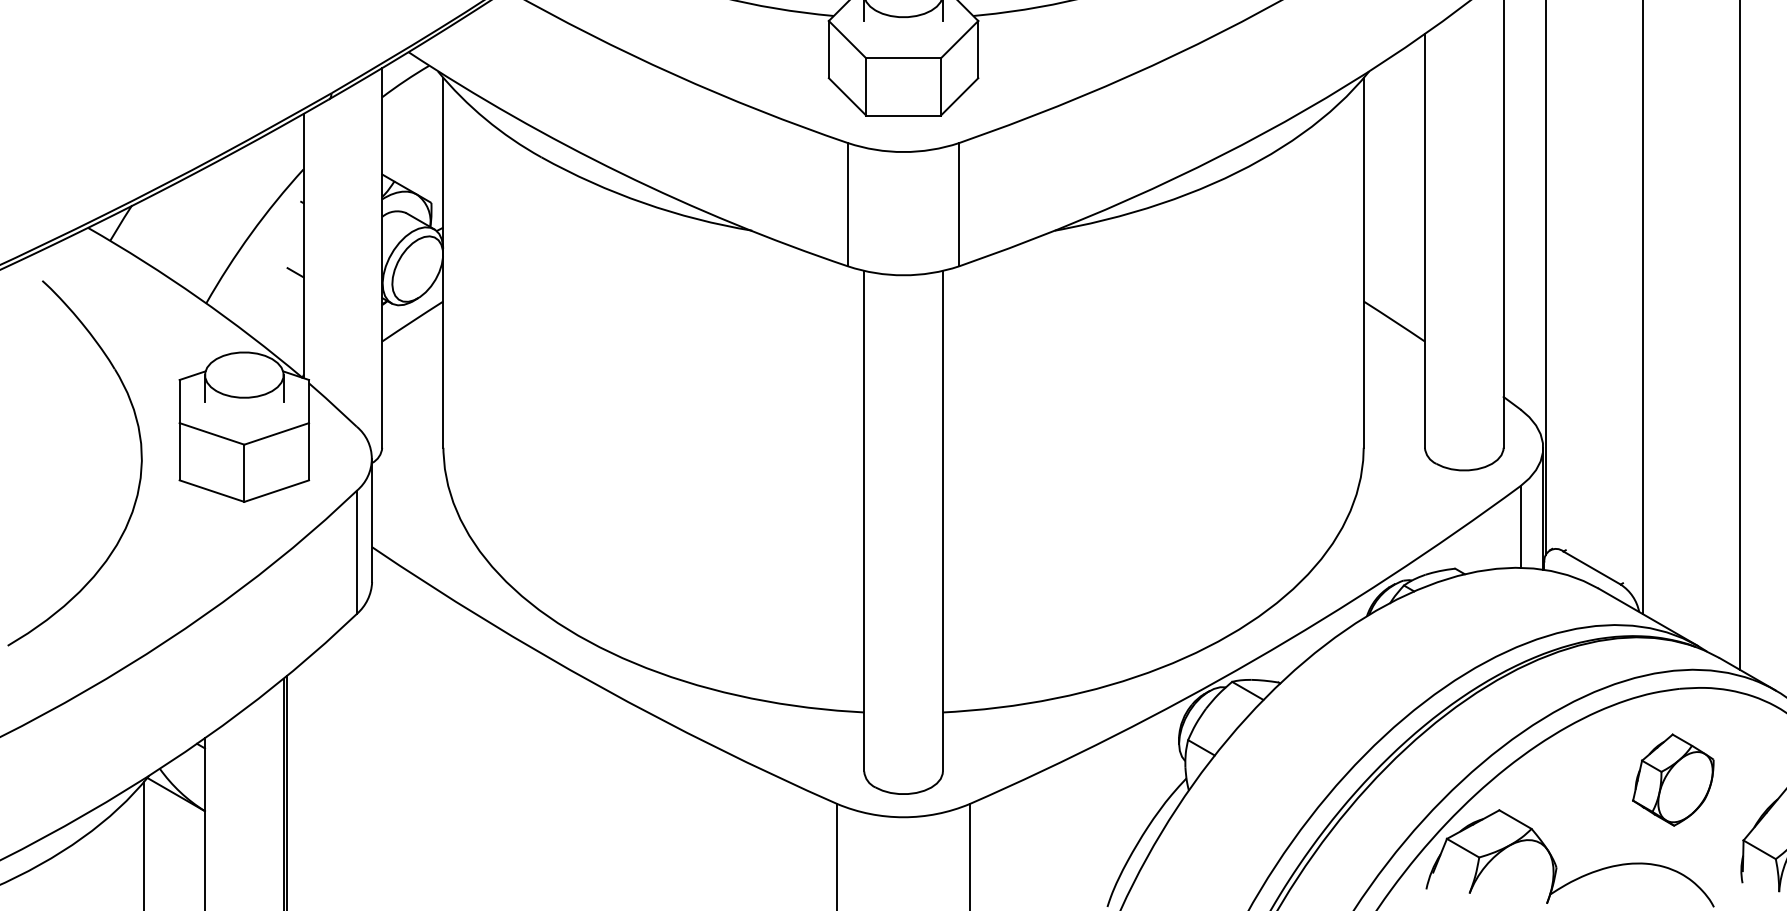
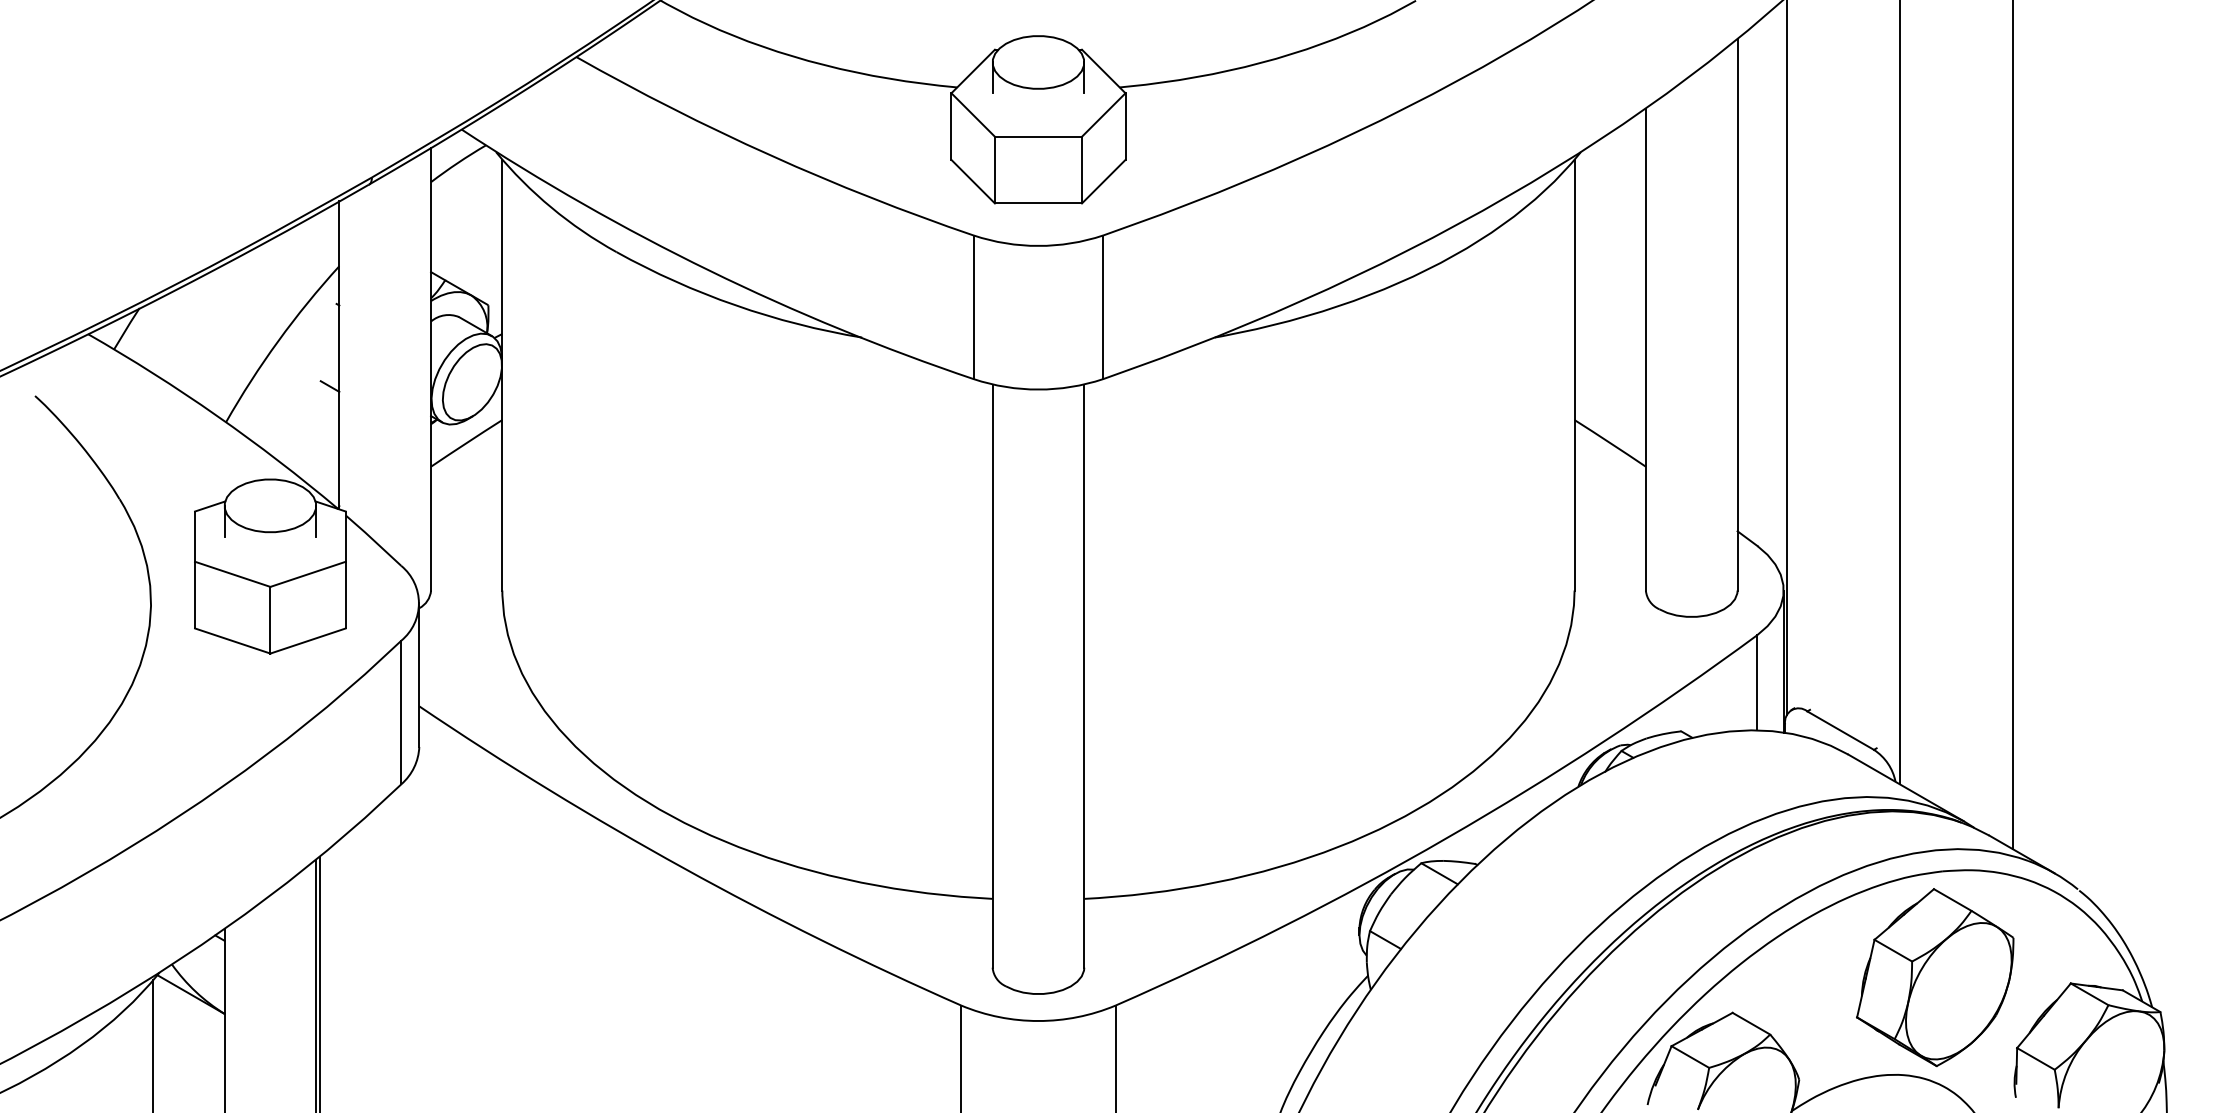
part: (1673, 779) -> (1935, 977), size x1.67

